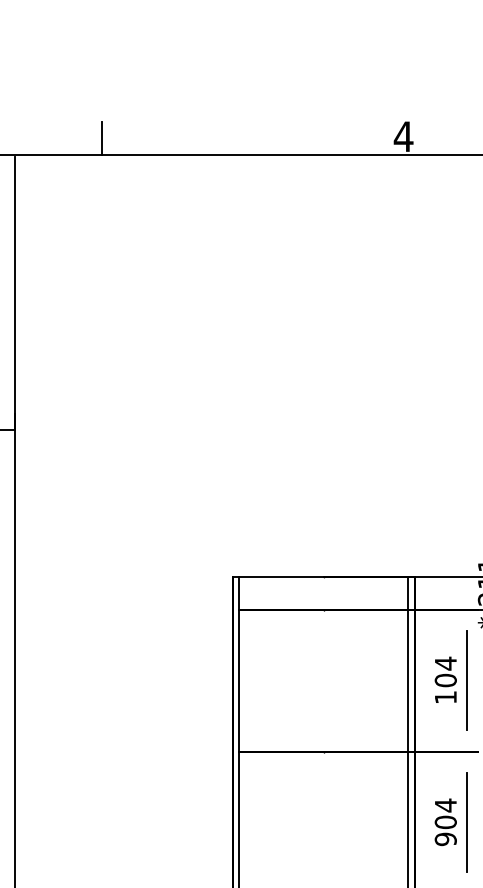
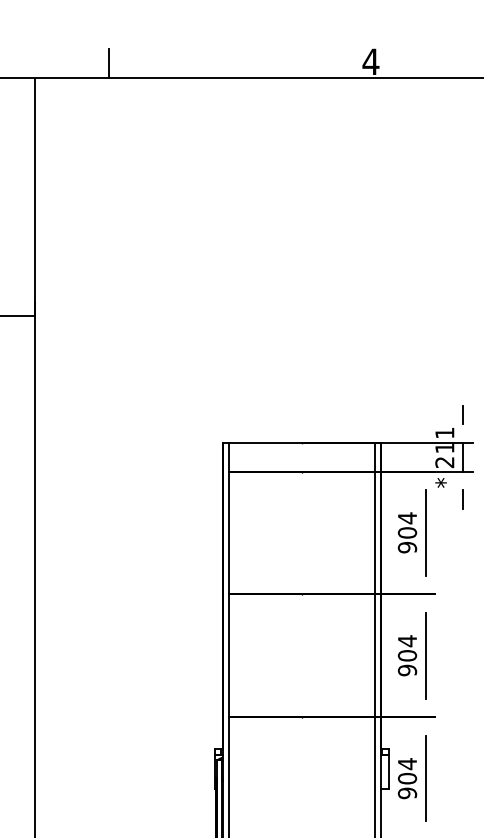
text: (445, 697) -> (407, 547), 104 -> 904

